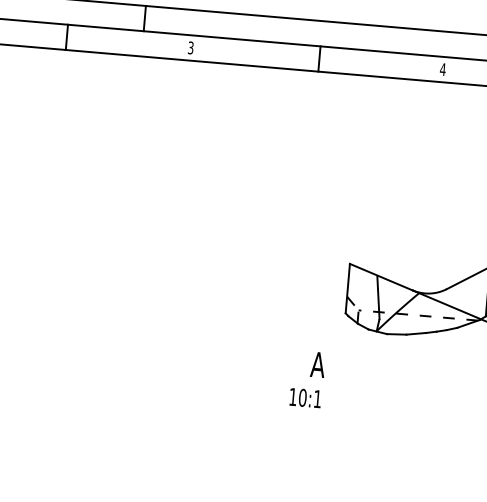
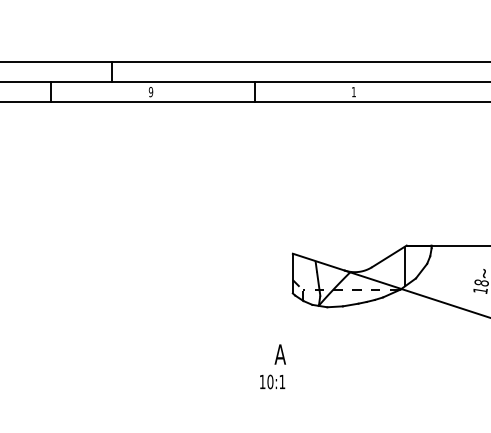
text: (190, 47) -> (150, 91), 3 -> 9
text: (442, 70) -> (353, 92), 4 -> 1
text: (307, 378) -> (272, 366), moved

